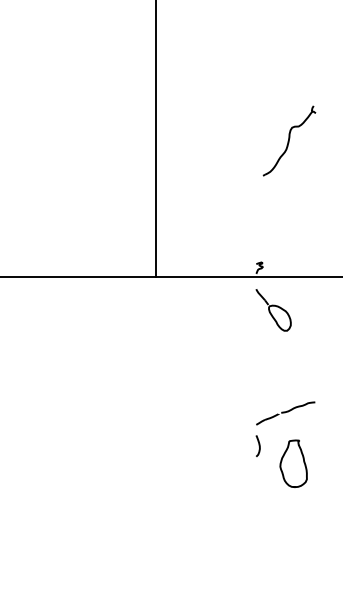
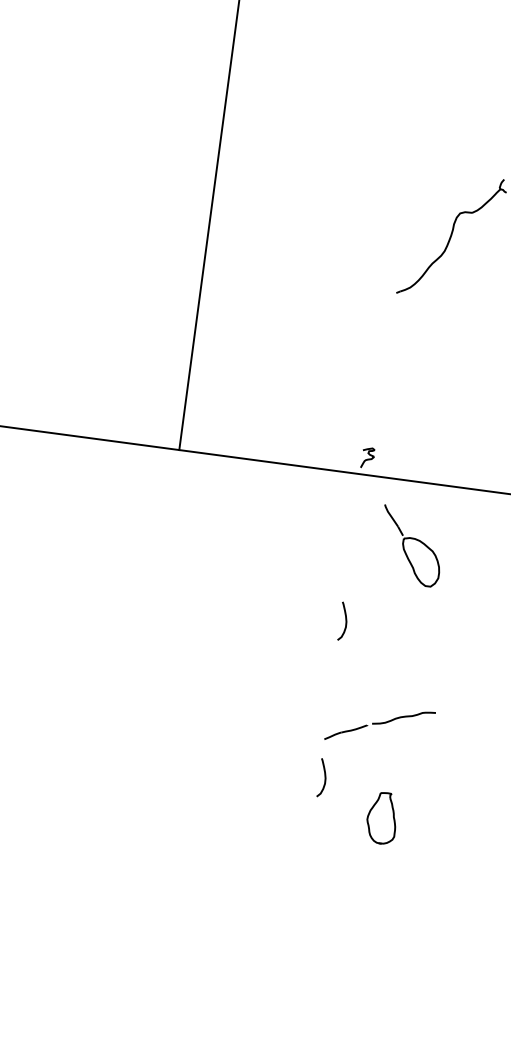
part: (273, 310) -> (410, 546), moved
curve: (258, 358) -> (344, 620), added
part: (293, 463) -> (382, 817), size x0.6

